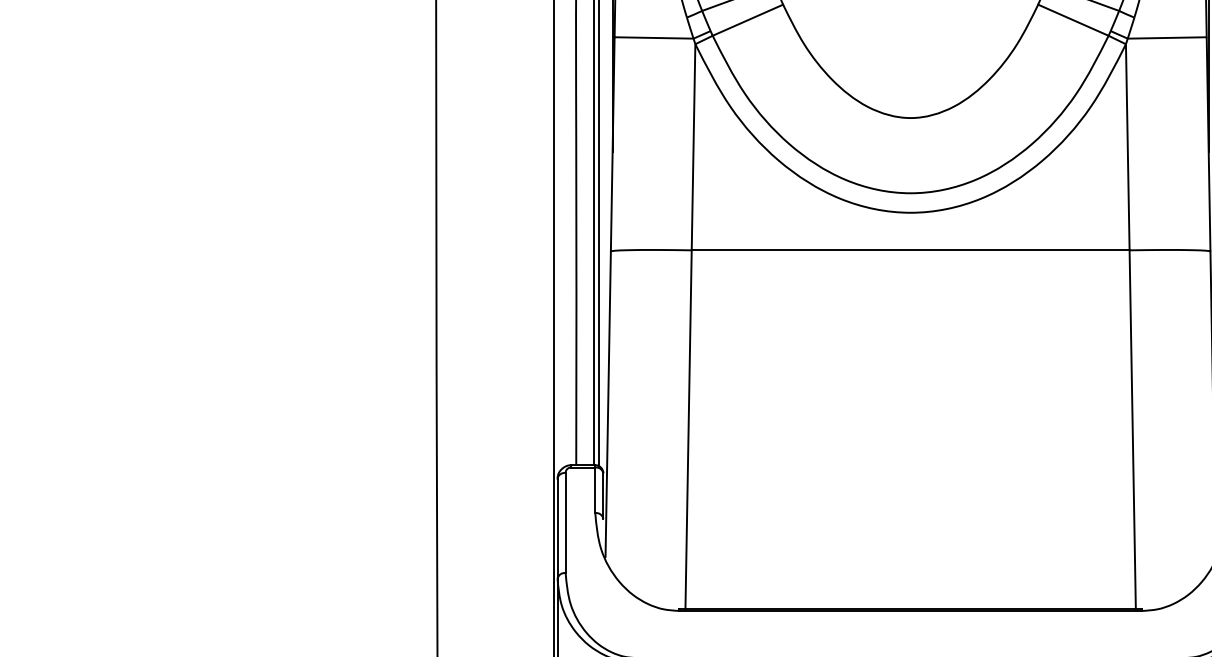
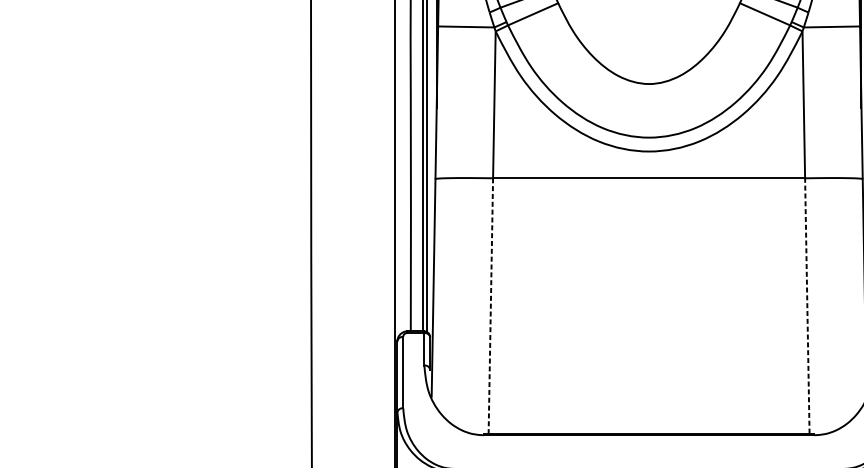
line: (1132, 428) -> (807, 305), solid -> dashed
line: (688, 429) -> (490, 305), solid -> dashed

